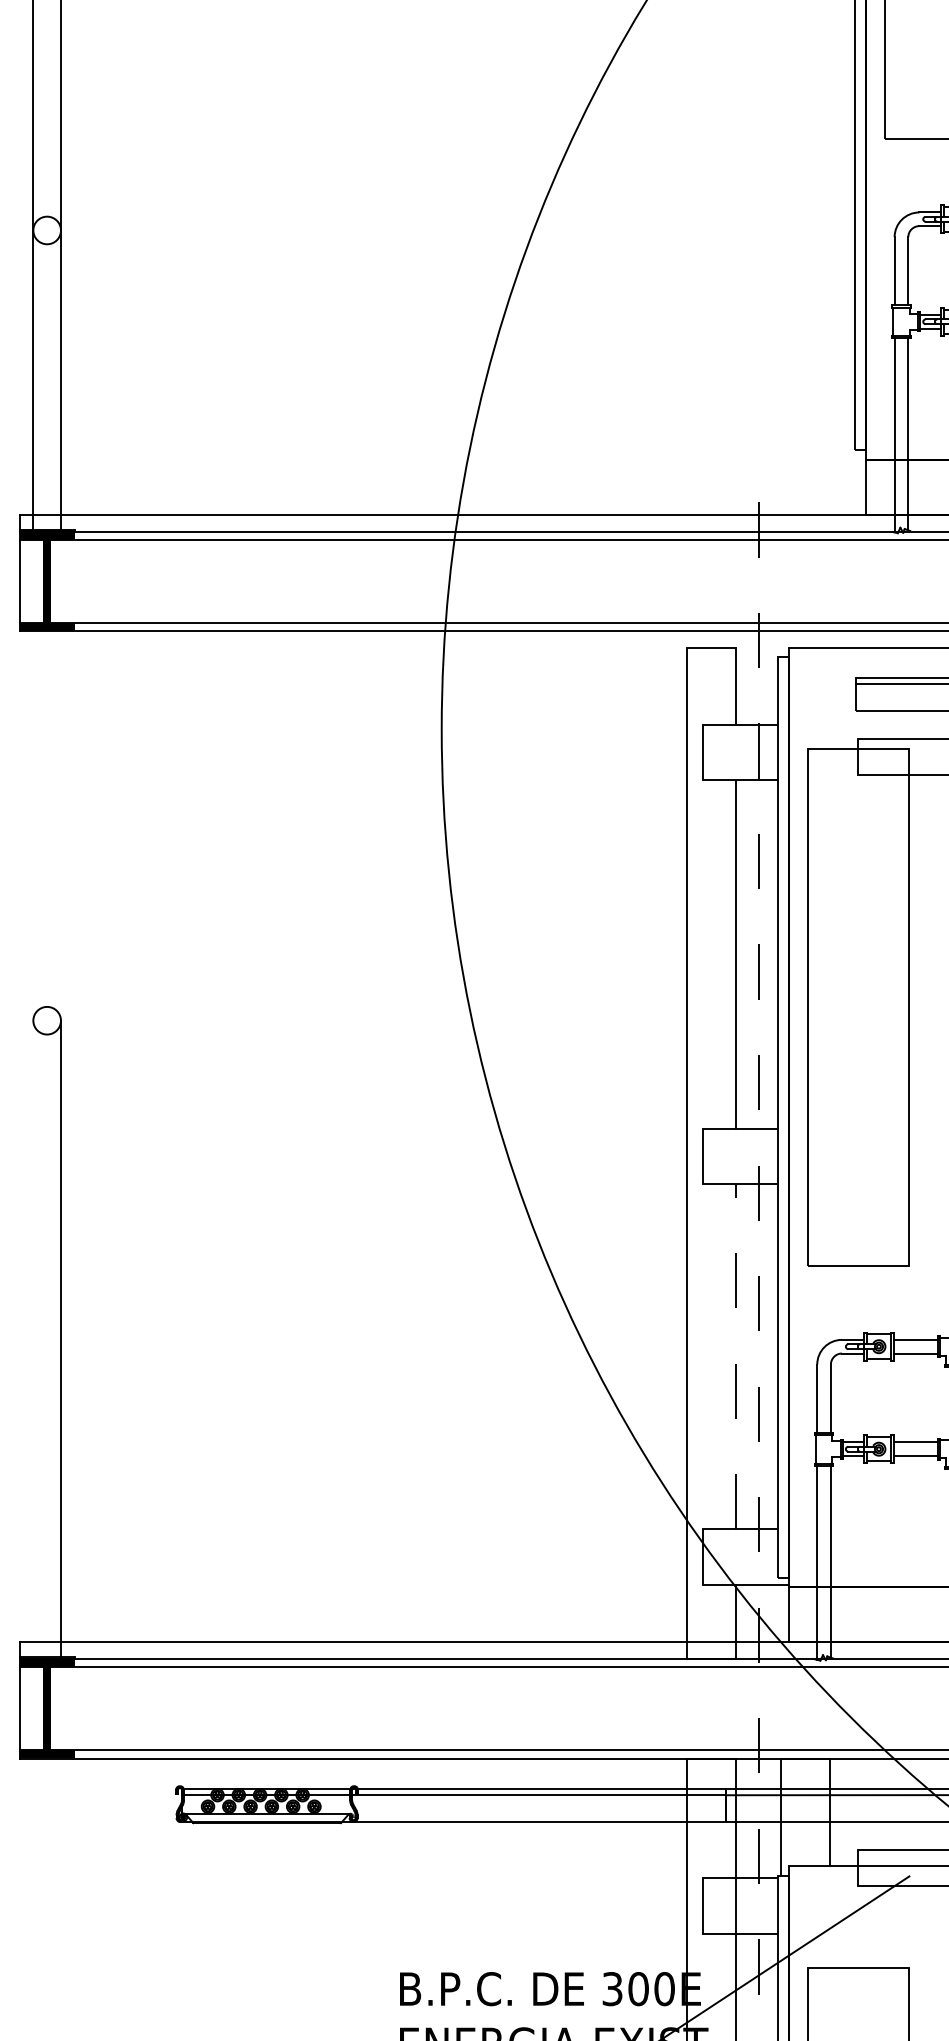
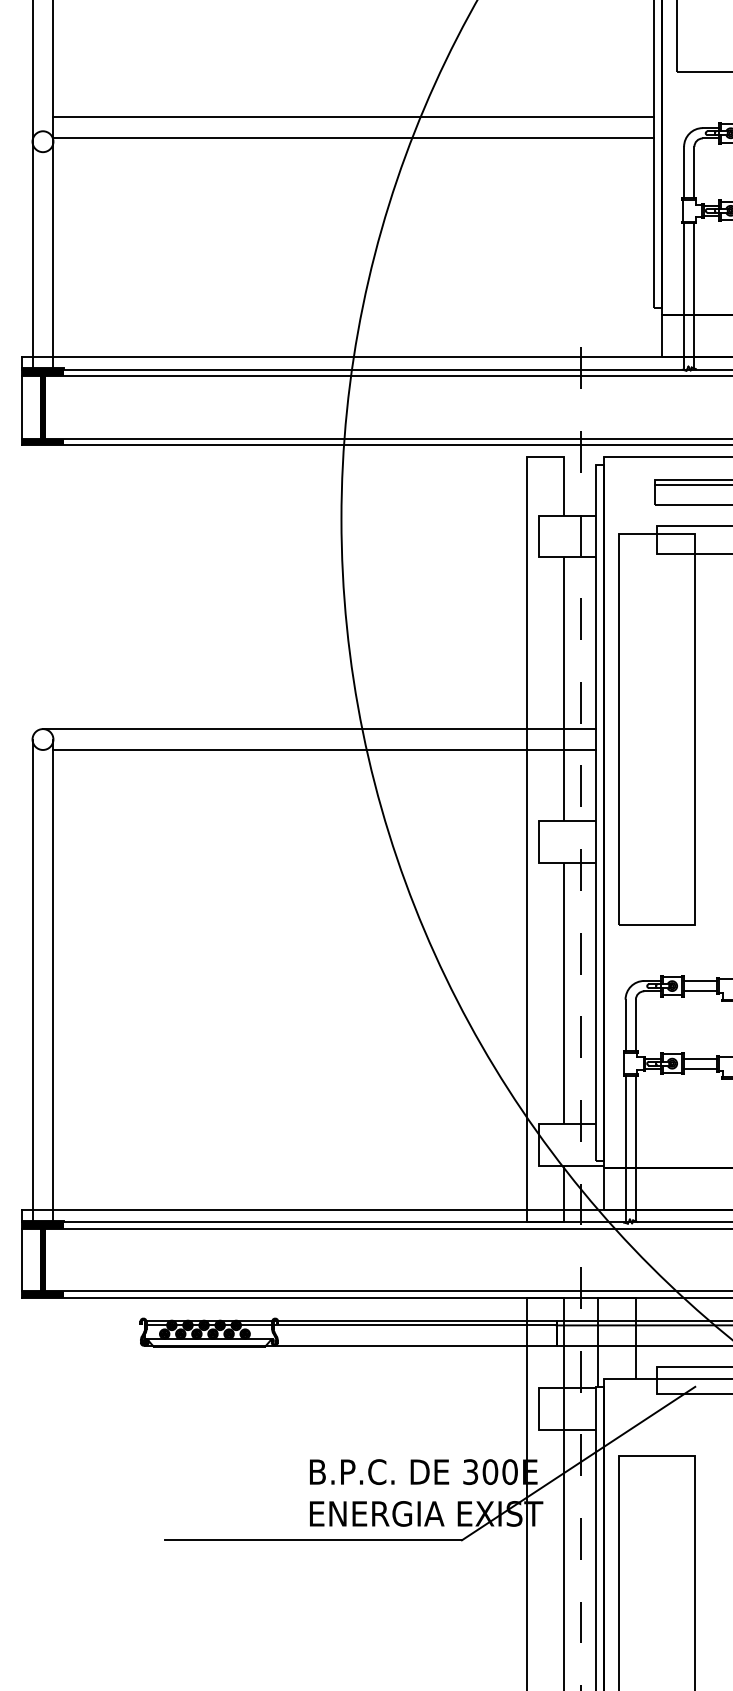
line: (457, 197) -> (353, 116), added
line: (457, 224) -> (353, 137), added
line: (412, 1007) -> (319, 729), added
line: (419, 1033) -> (324, 749), added
line: (33, 1339) -> (32, 980), added
line: (736, 1356) -> (564, 993), dashed -> solid

